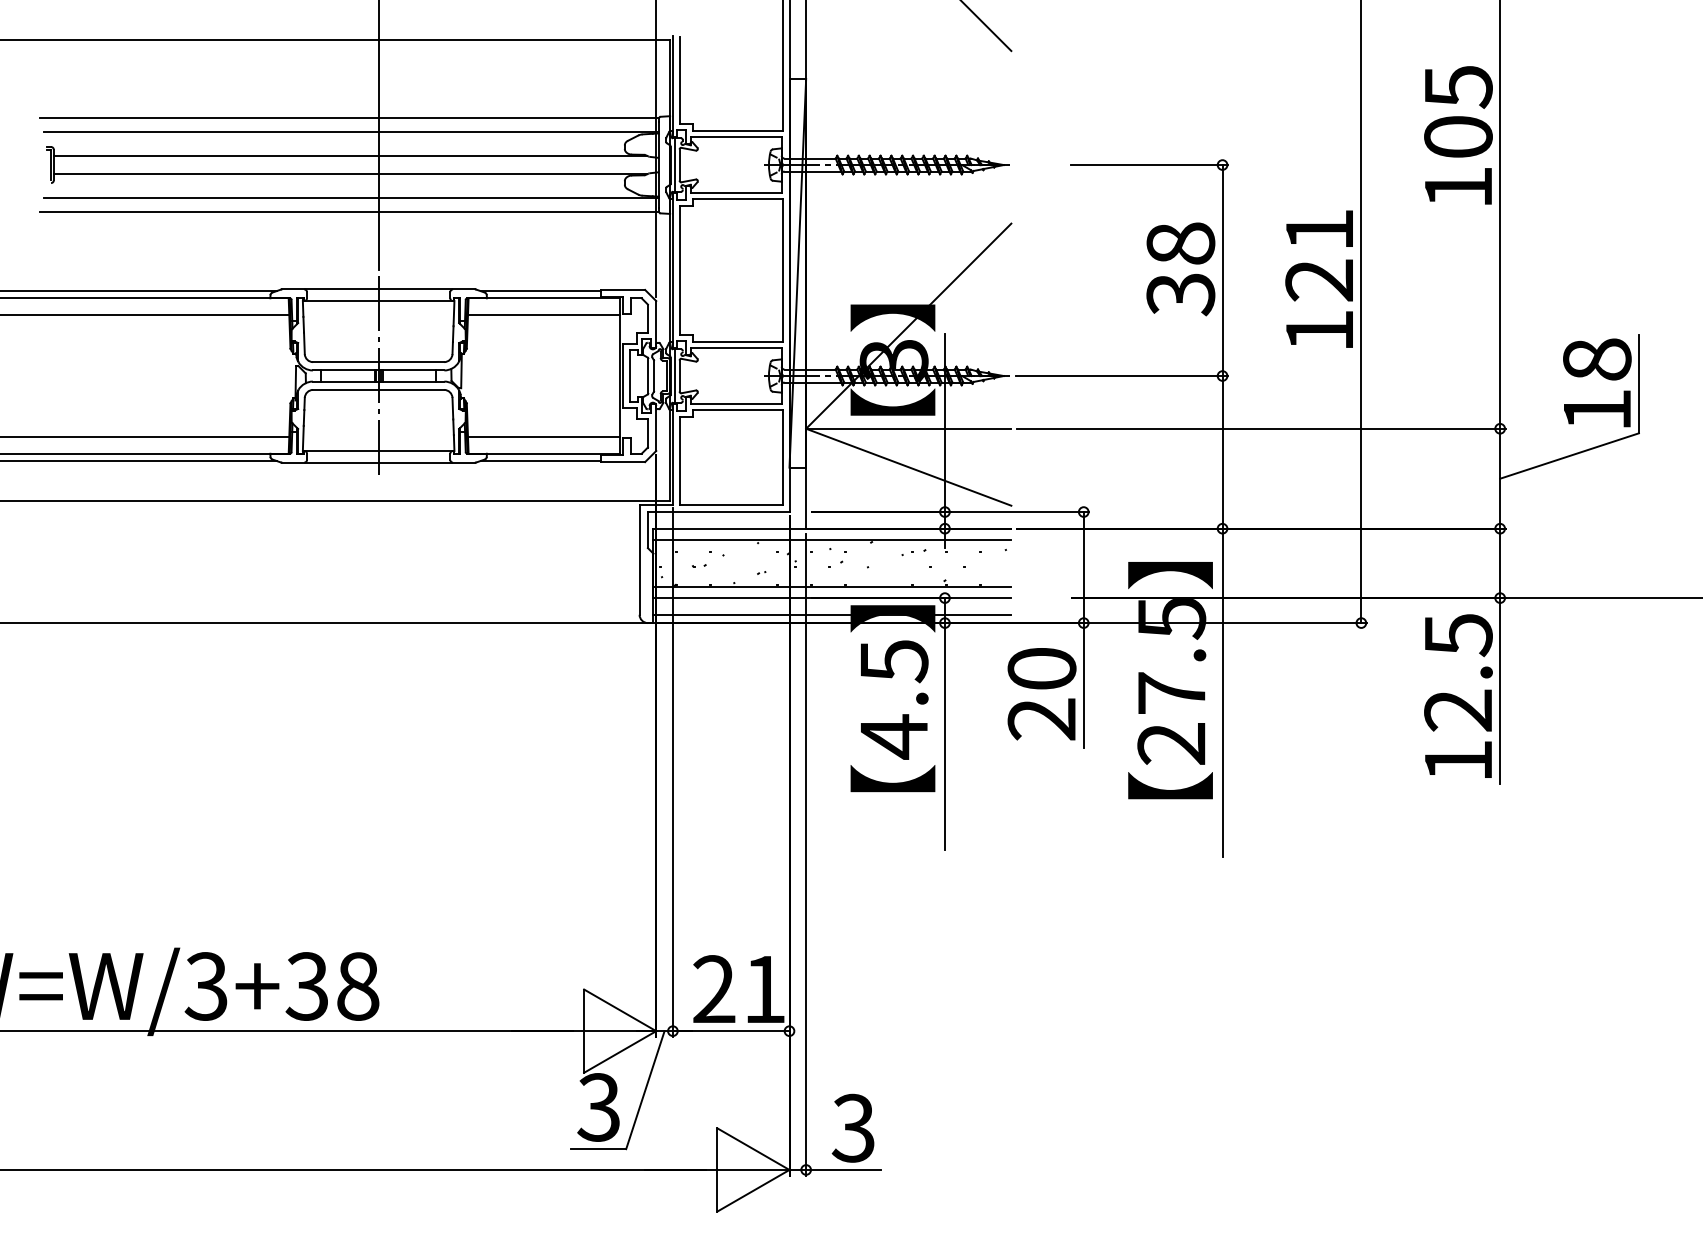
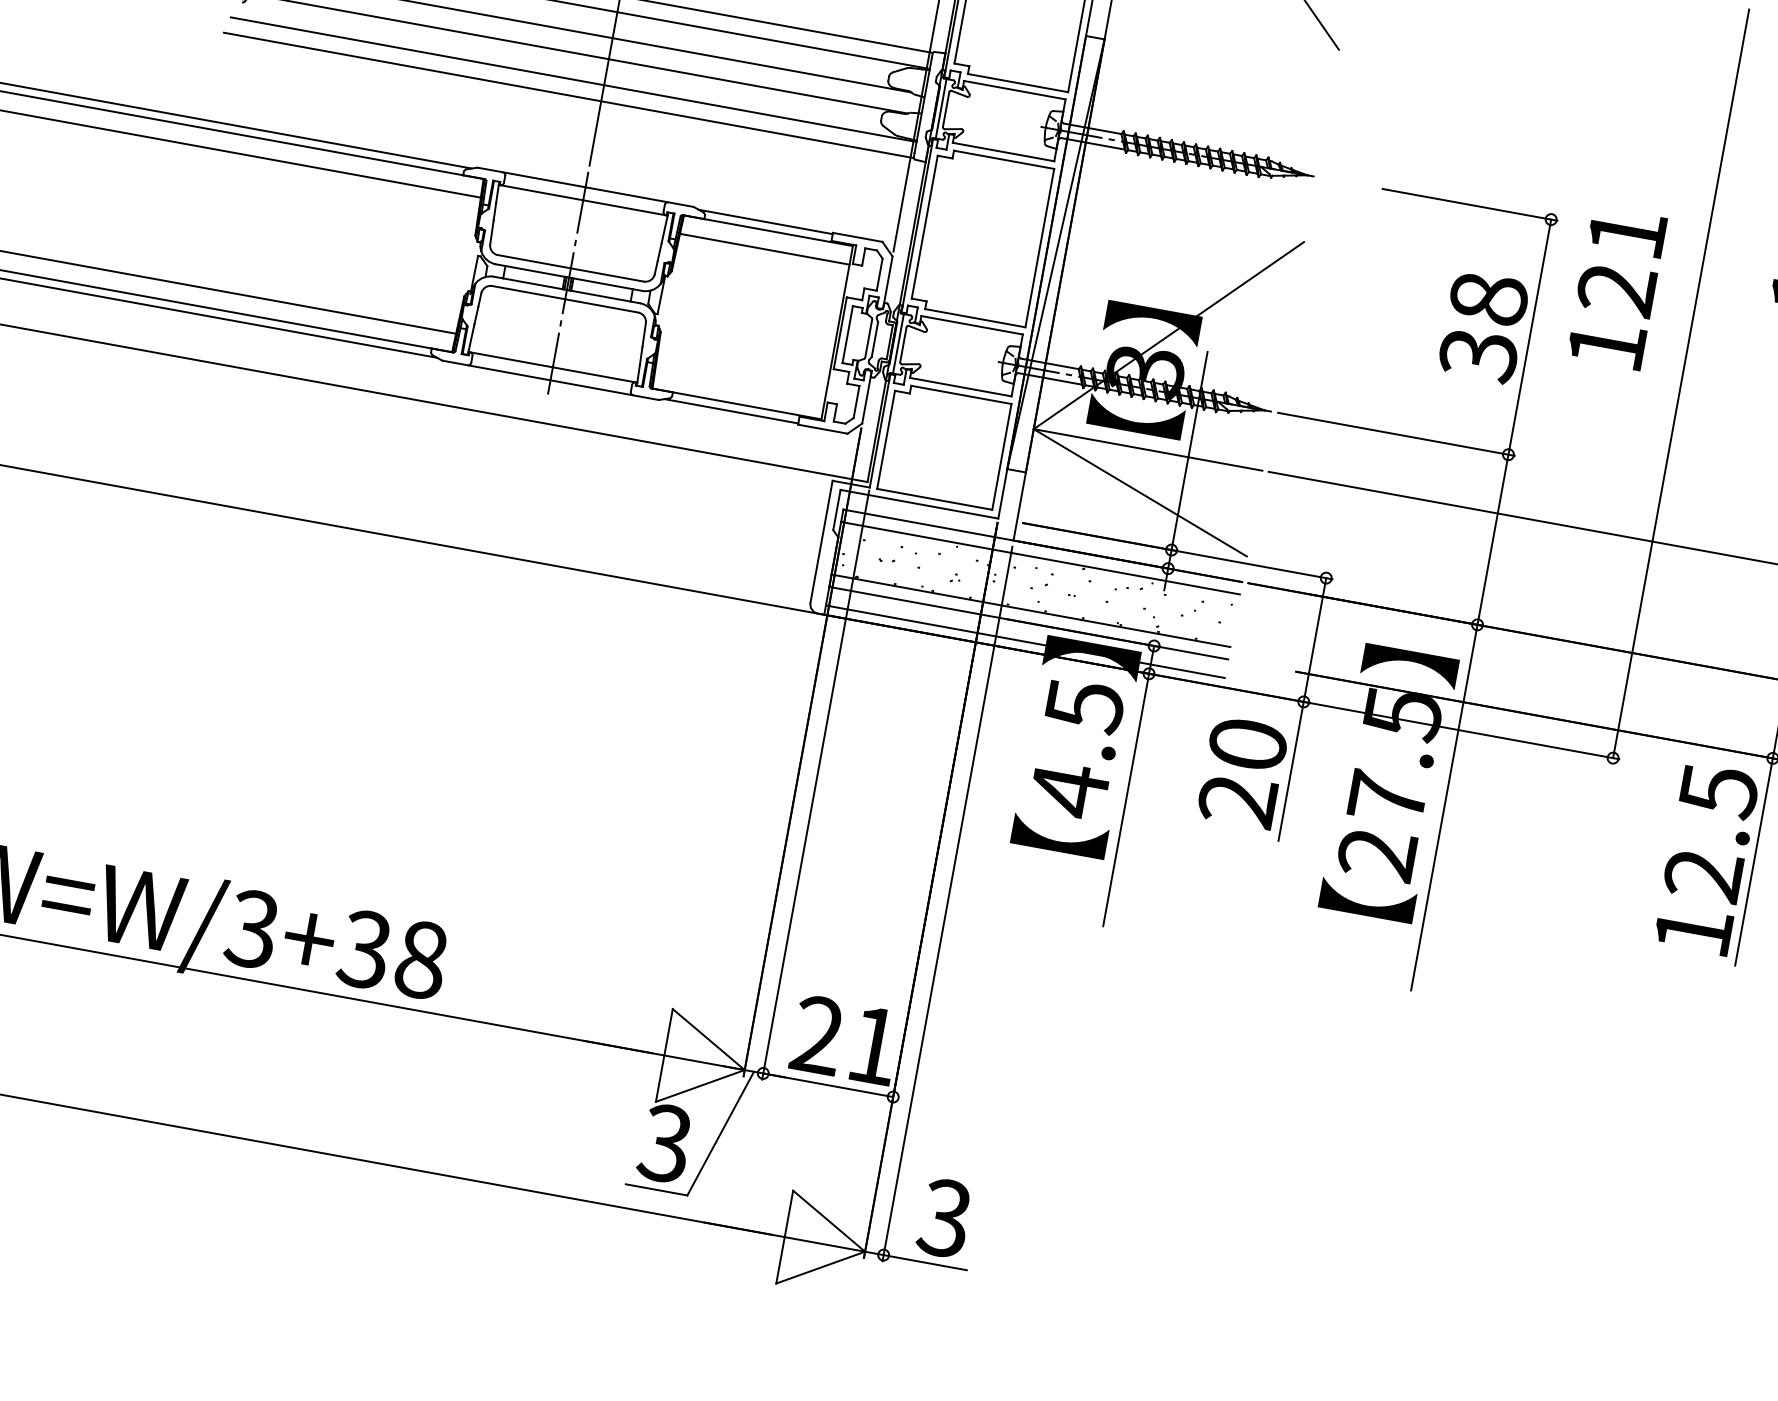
text: (1318, 278) -> (1615, 287), moved
line: (544, 437) -> (740, 385), removed

